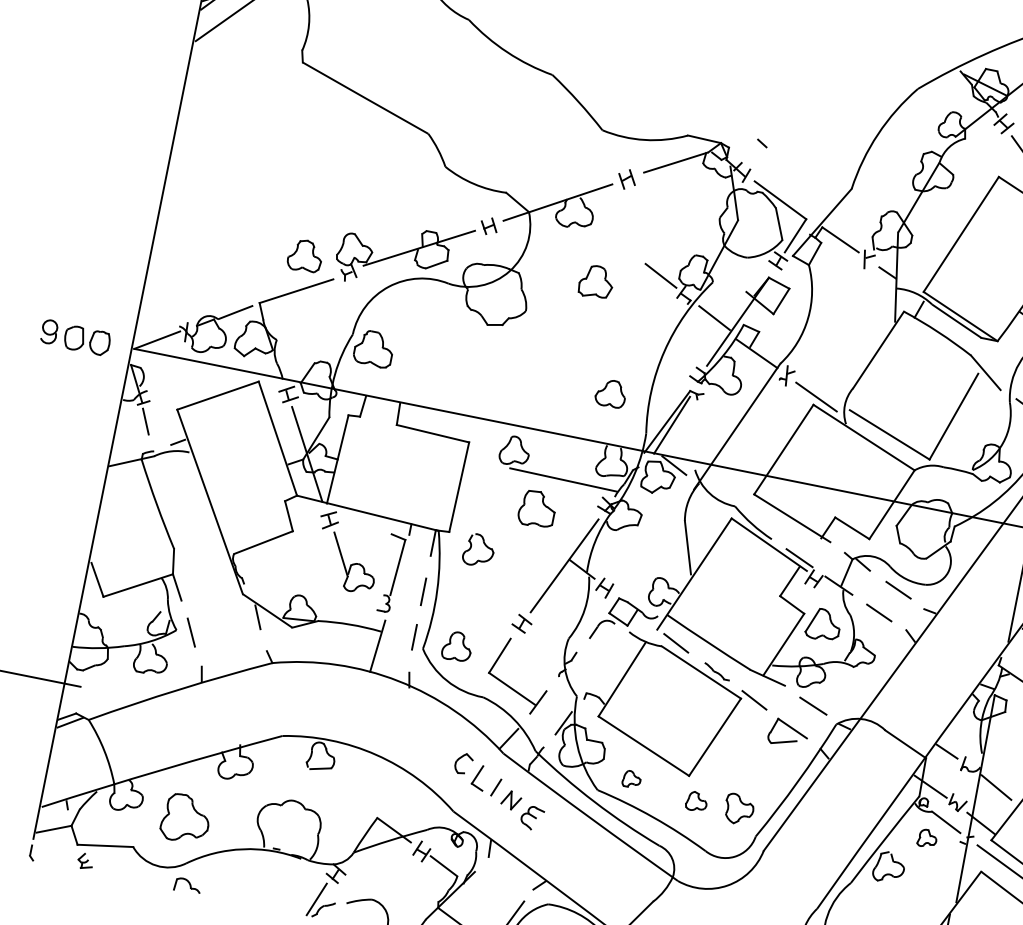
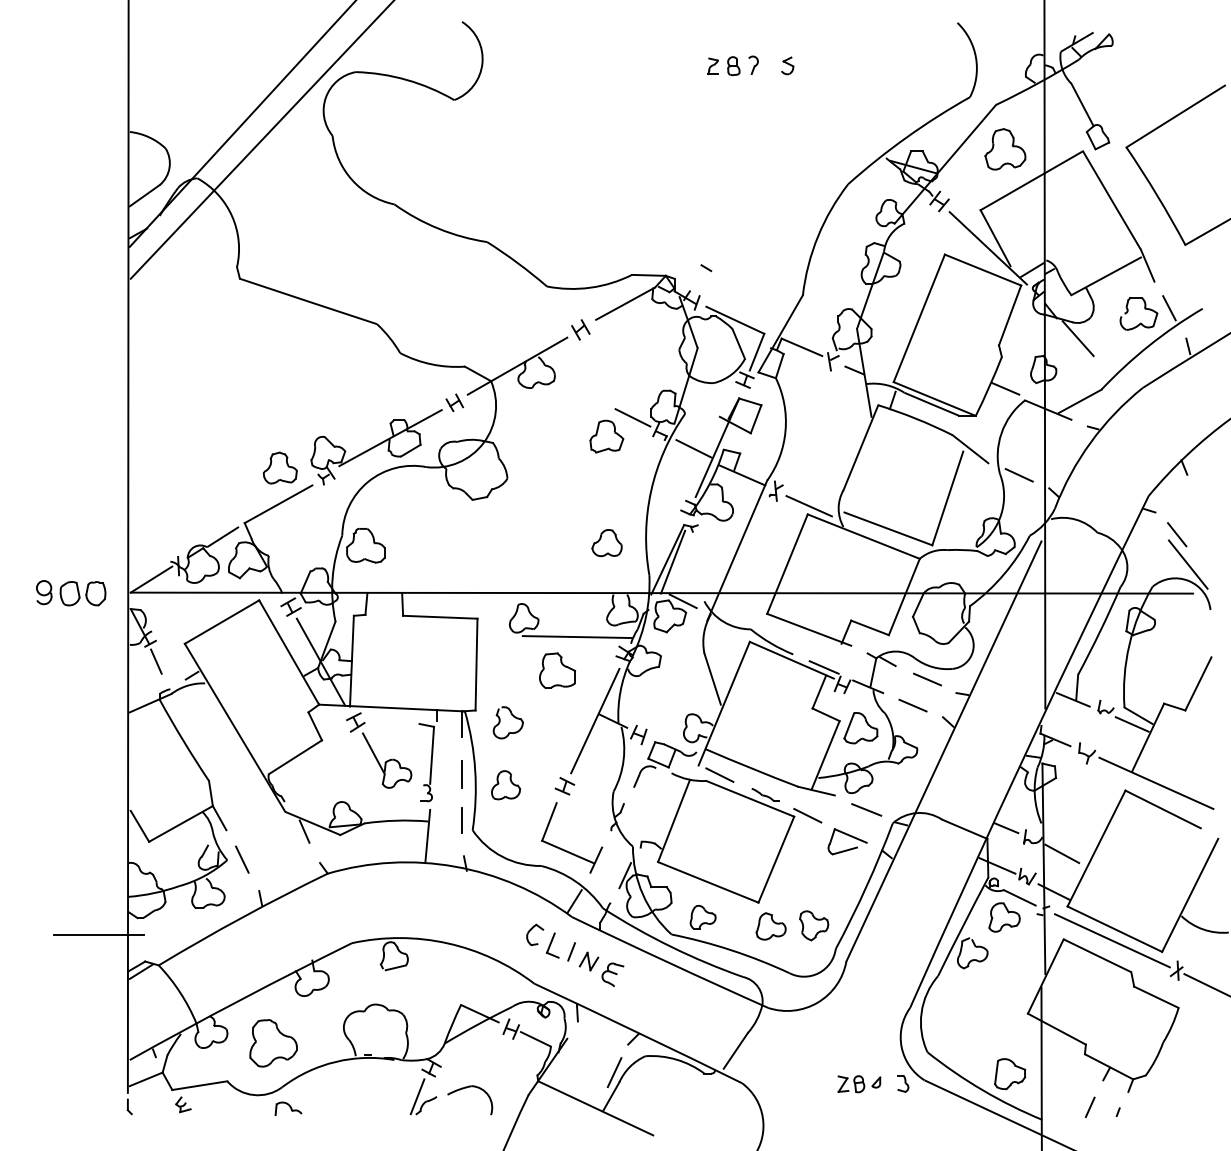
part: (596, 281) -> (606, 436), moved
part: (456, 646) -> (505, 785), moved
part: (631, 779) -> (702, 917), size x1.43
part: (696, 801) -> (770, 926), size x1.43
part: (927, 838) -> (1004, 917), size x1.67

